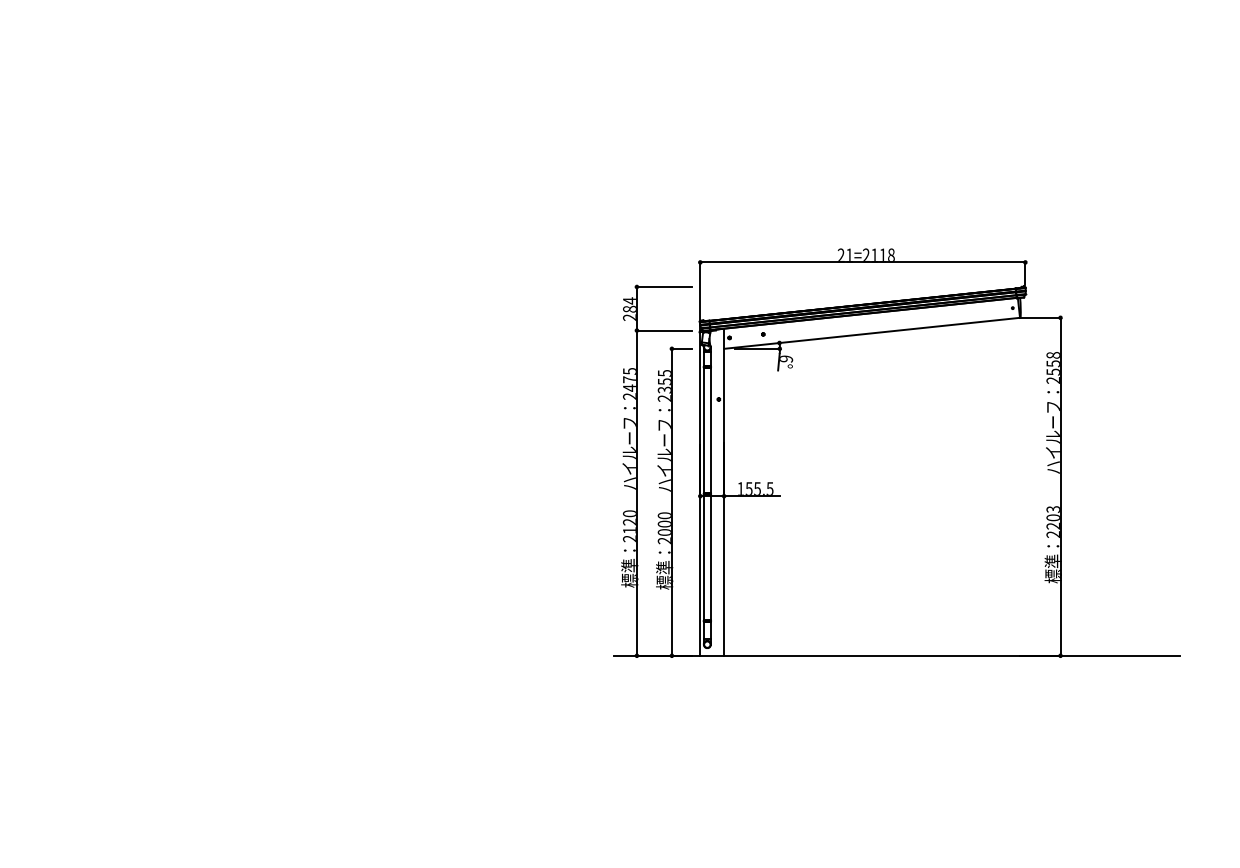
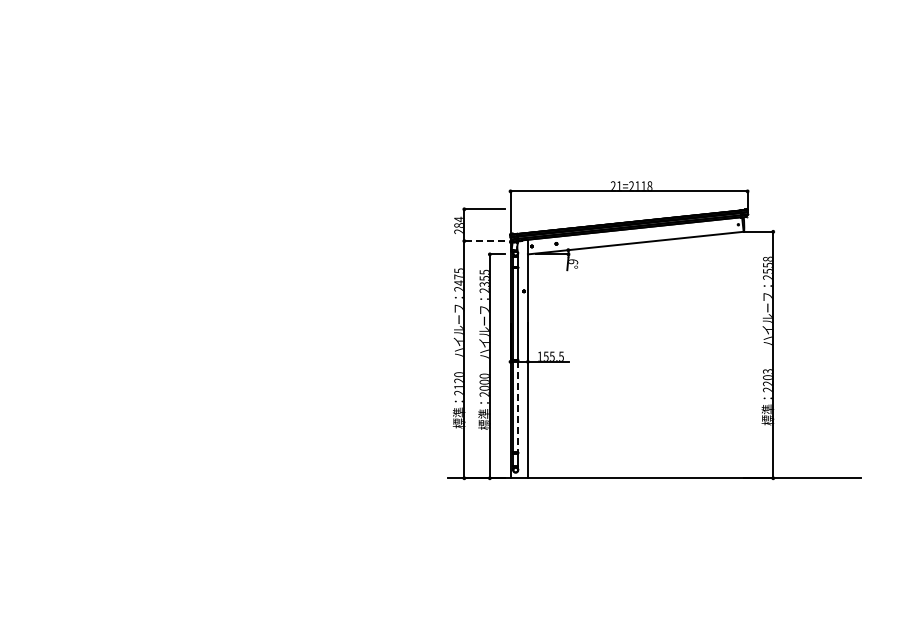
line: (664, 331) -> (484, 241), solid -> dashed
line: (711, 557) -> (518, 406), solid -> dashed

